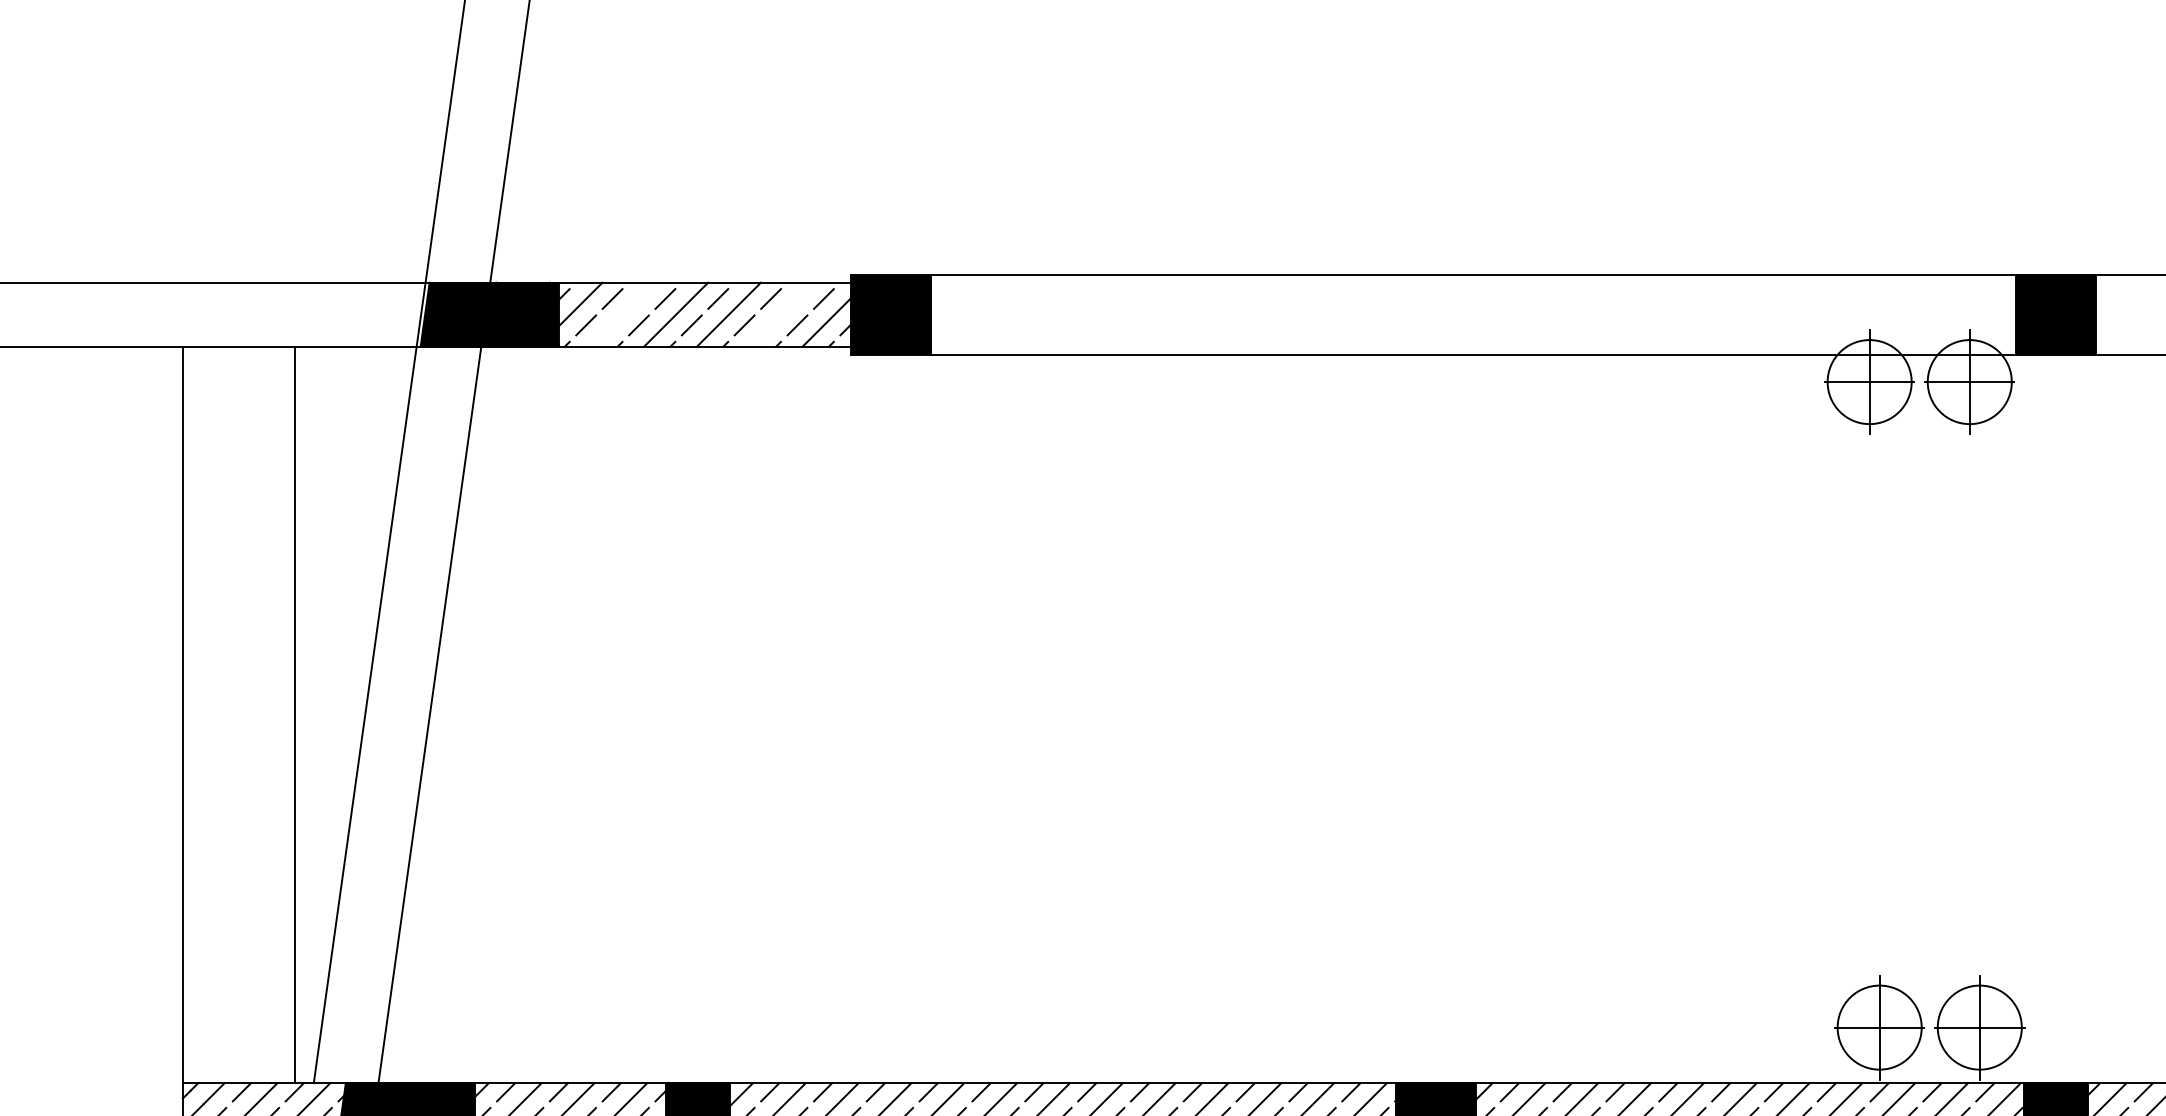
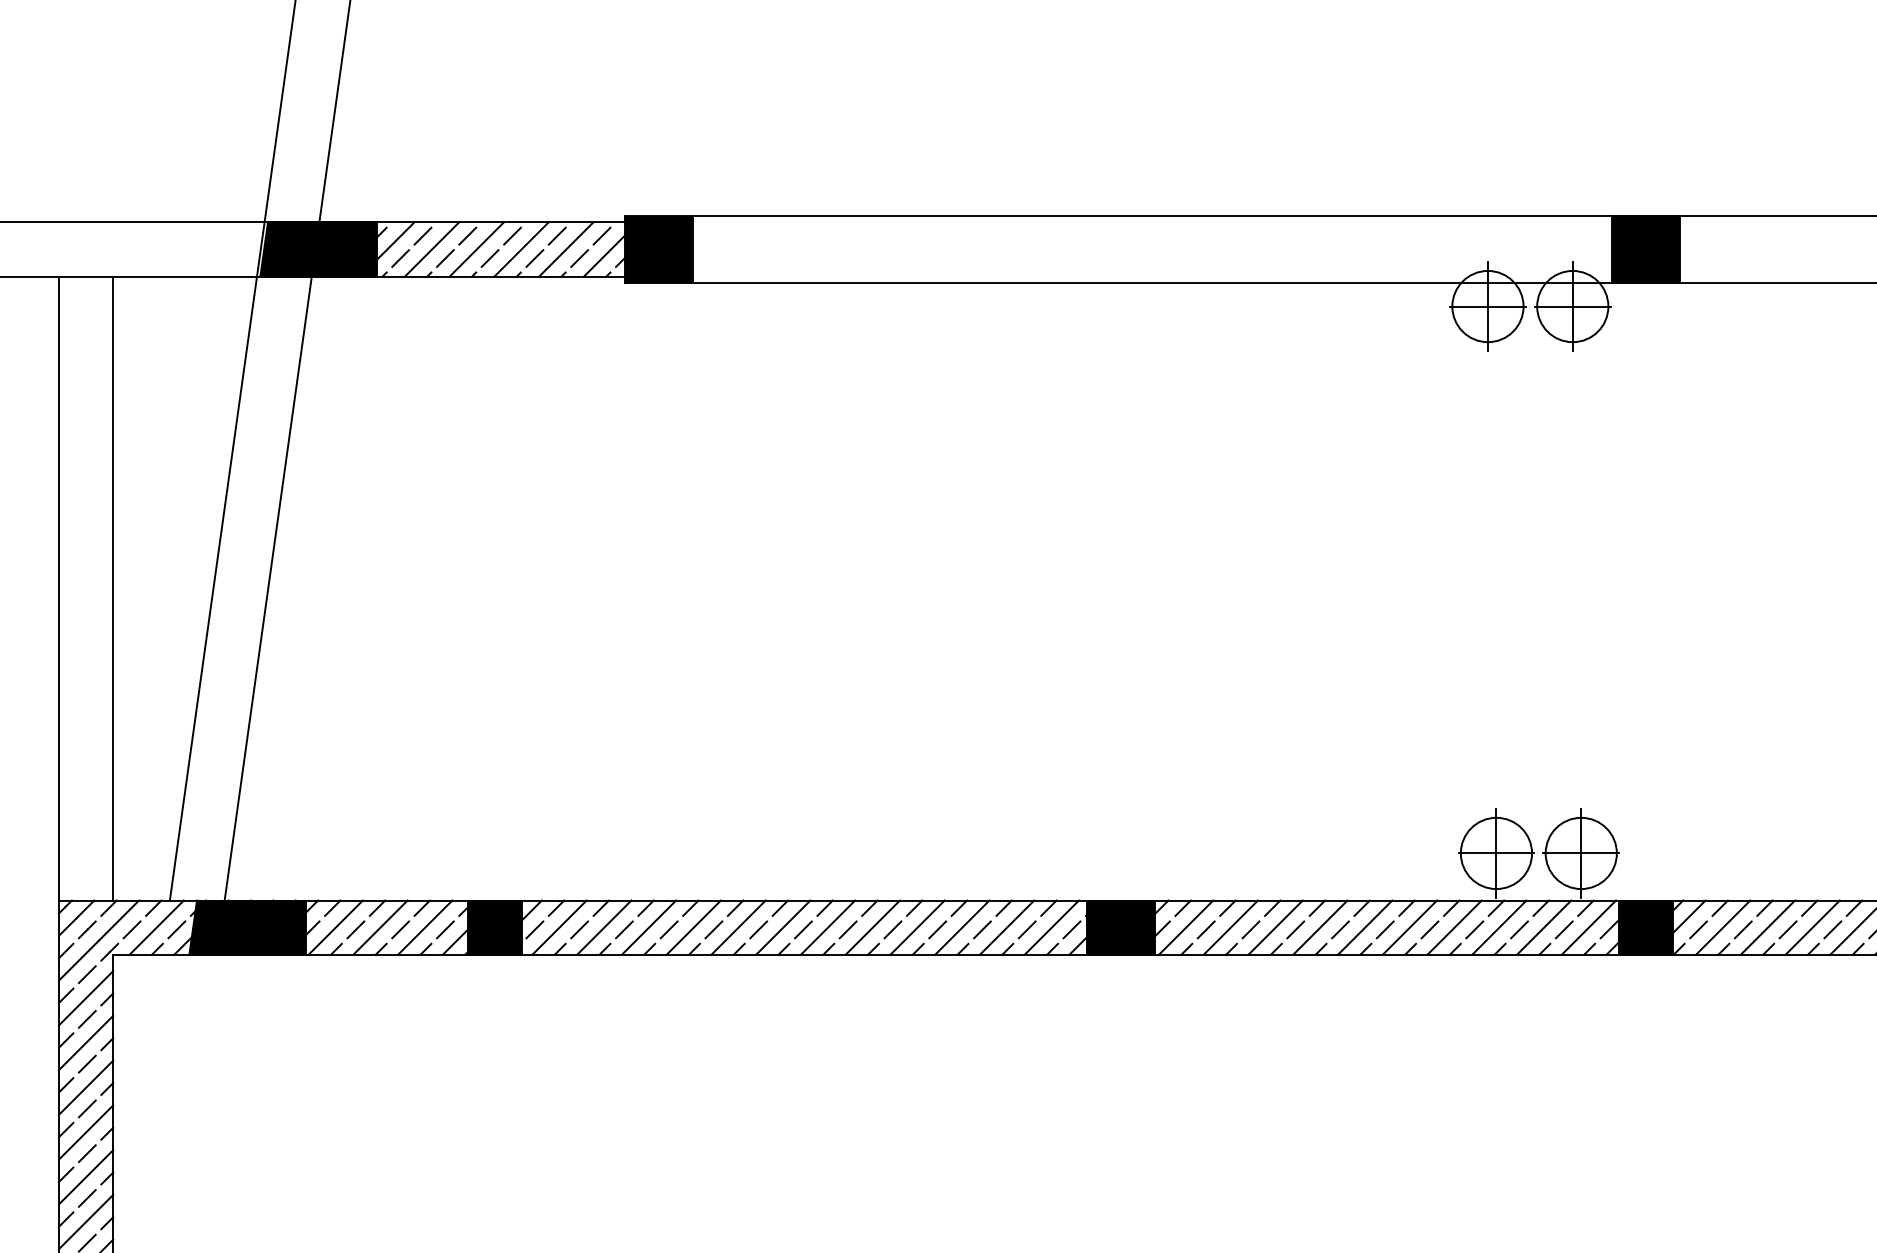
line: (622, 314) -> (431, 249), added
line: (781, 314) -> (566, 249), added
line: (295, 714) -> (113, 588), moved

